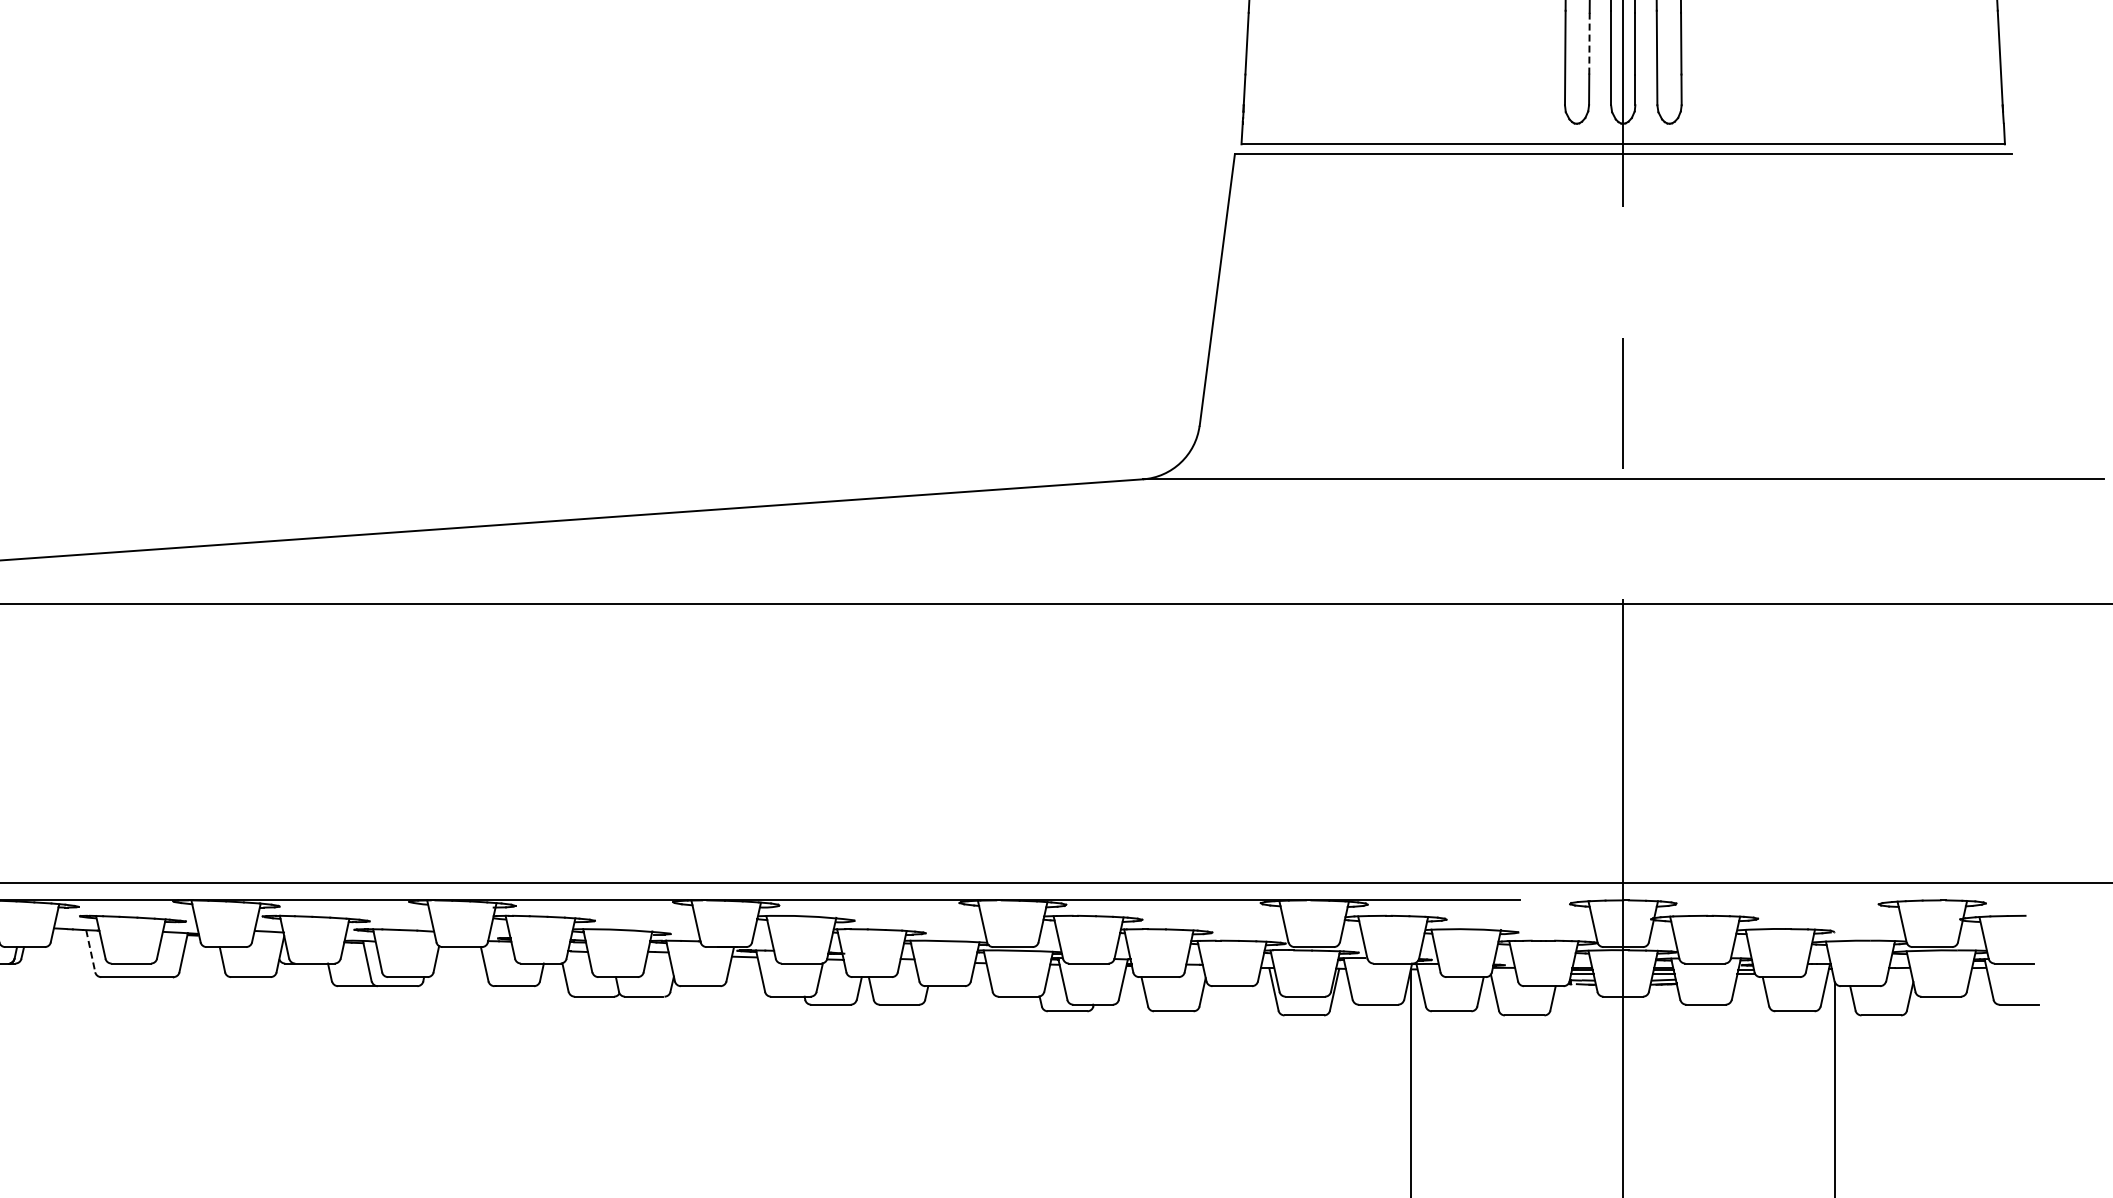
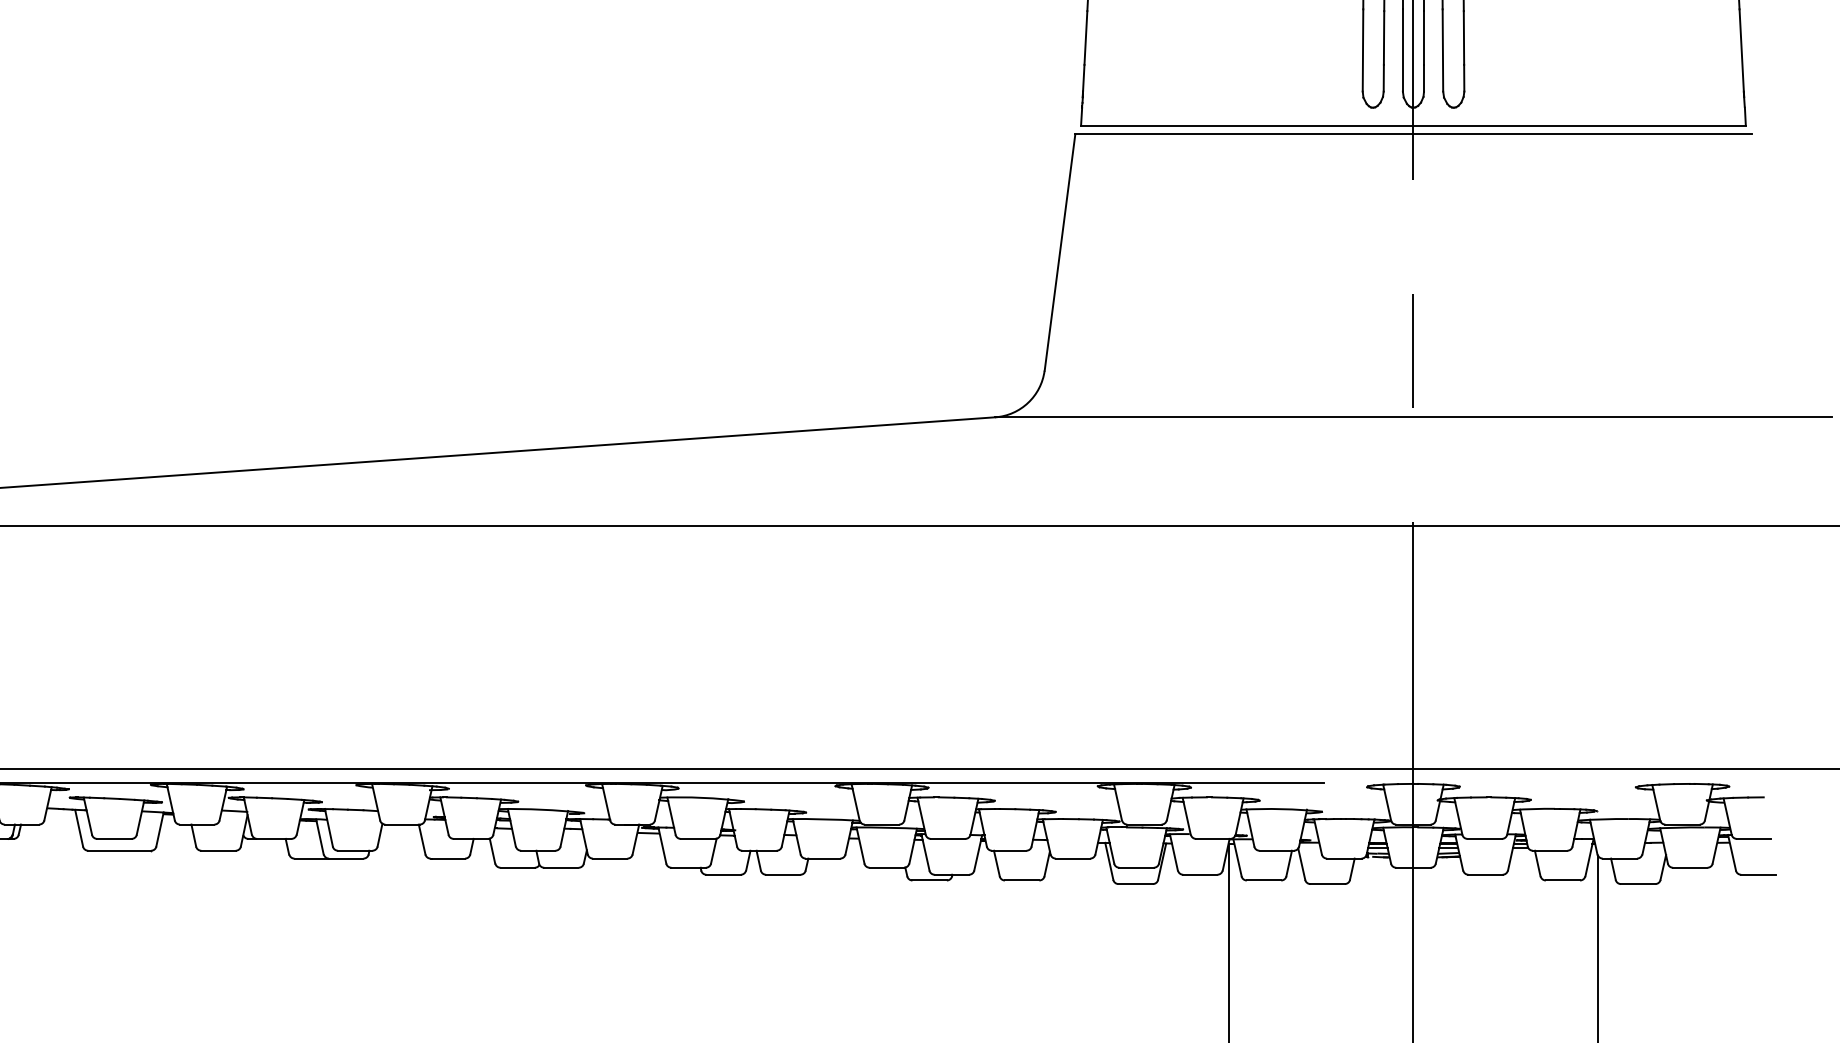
line: (1589, 43) -> (1384, 37), dashed -> solid
line: (90, 951) -> (78, 828), dashed -> solid

